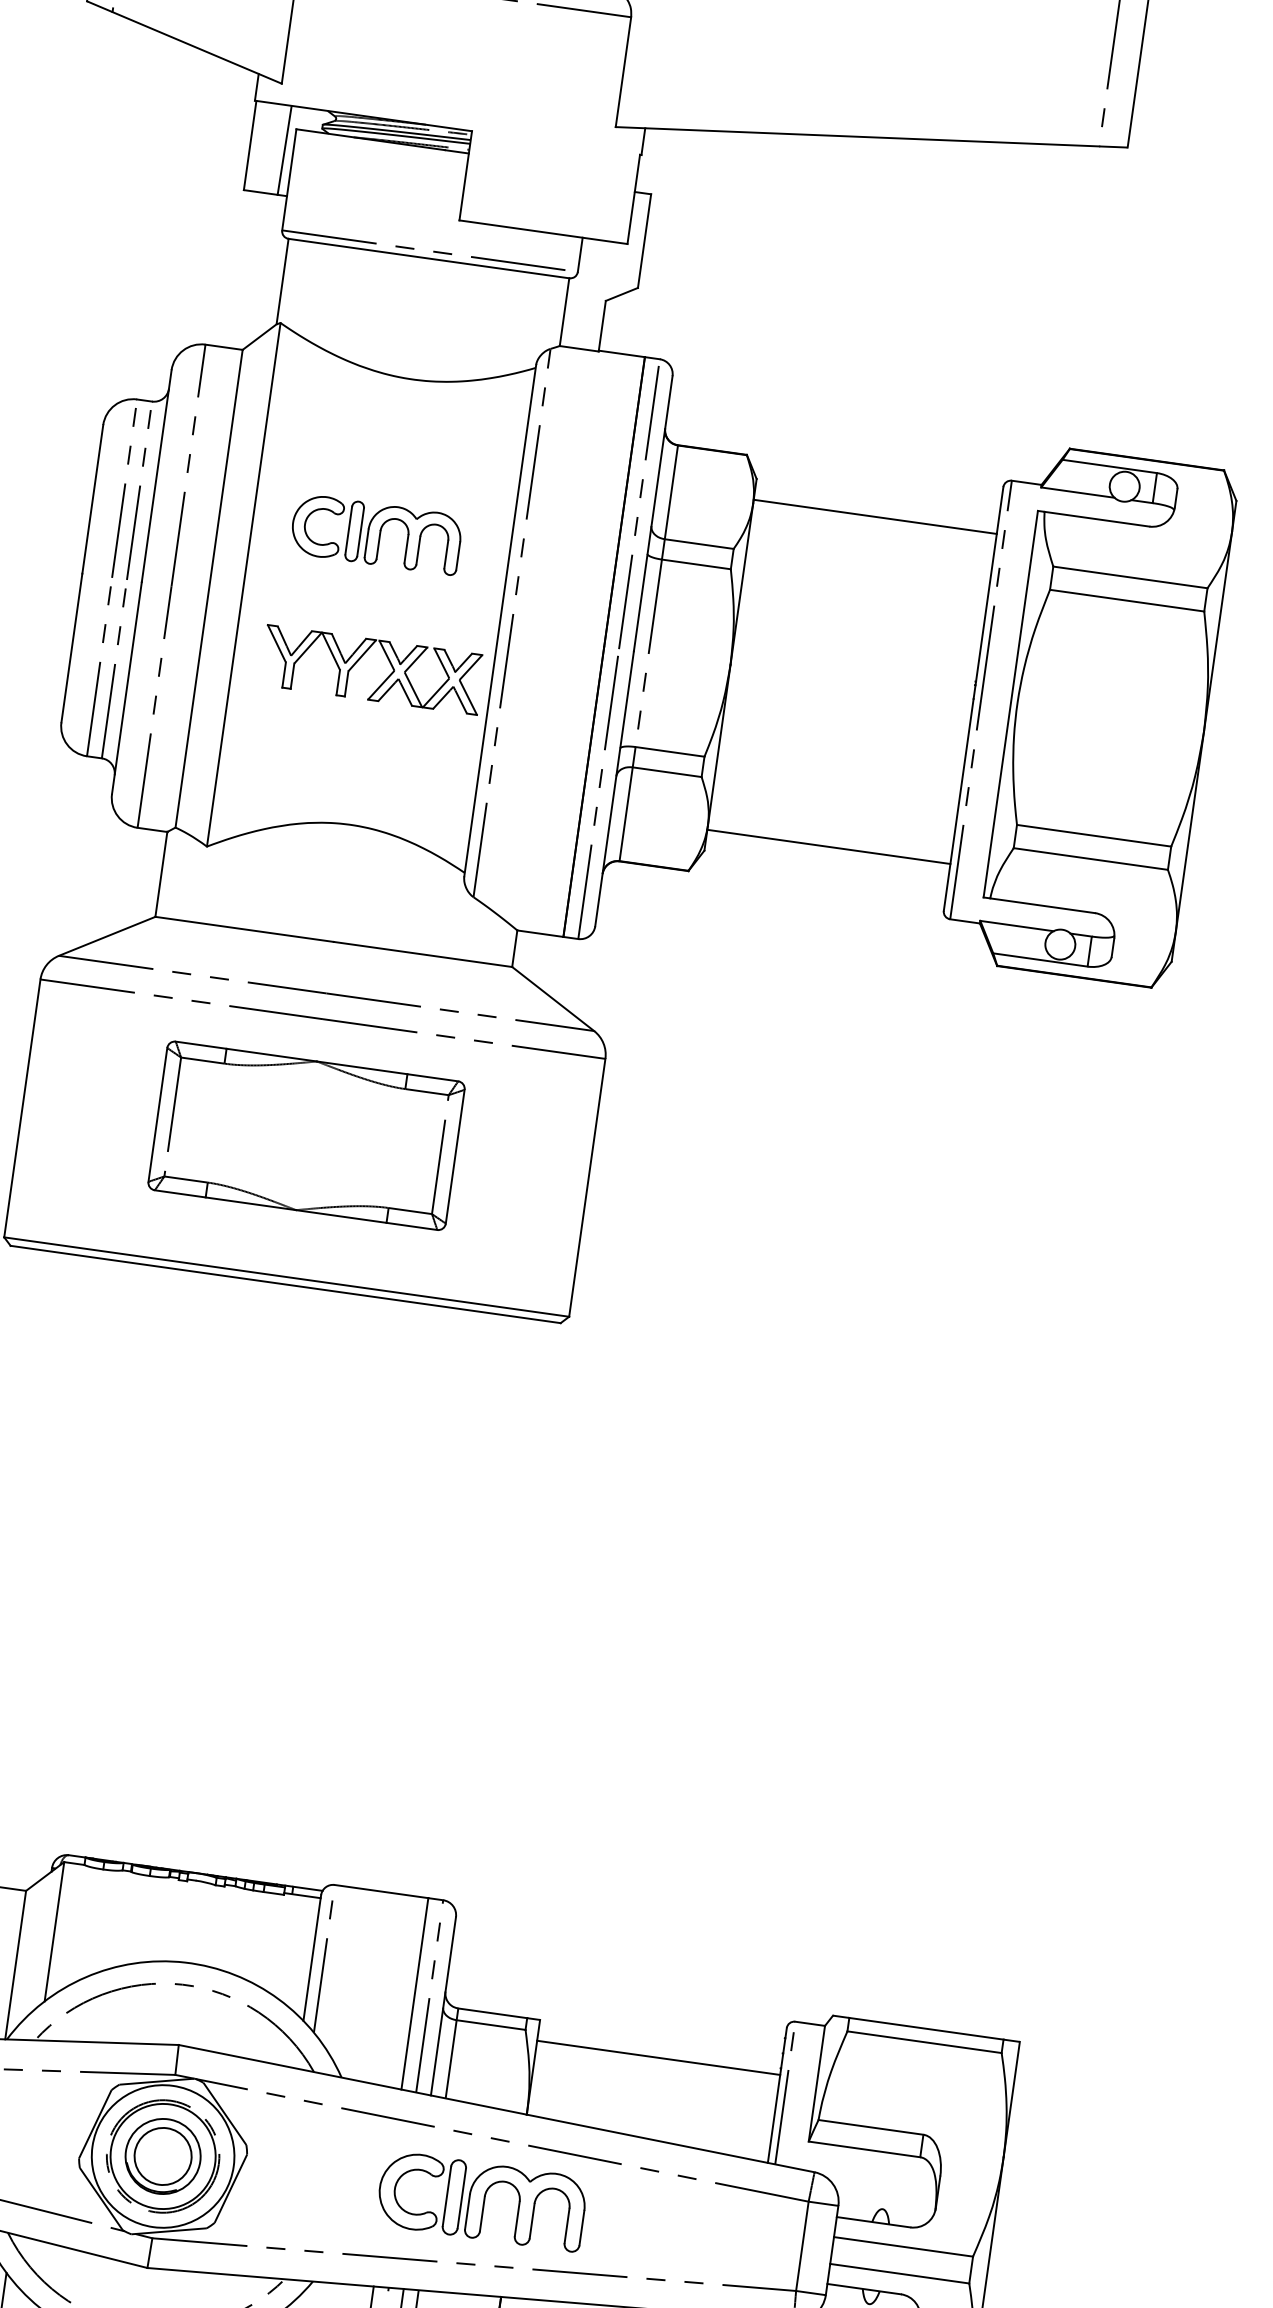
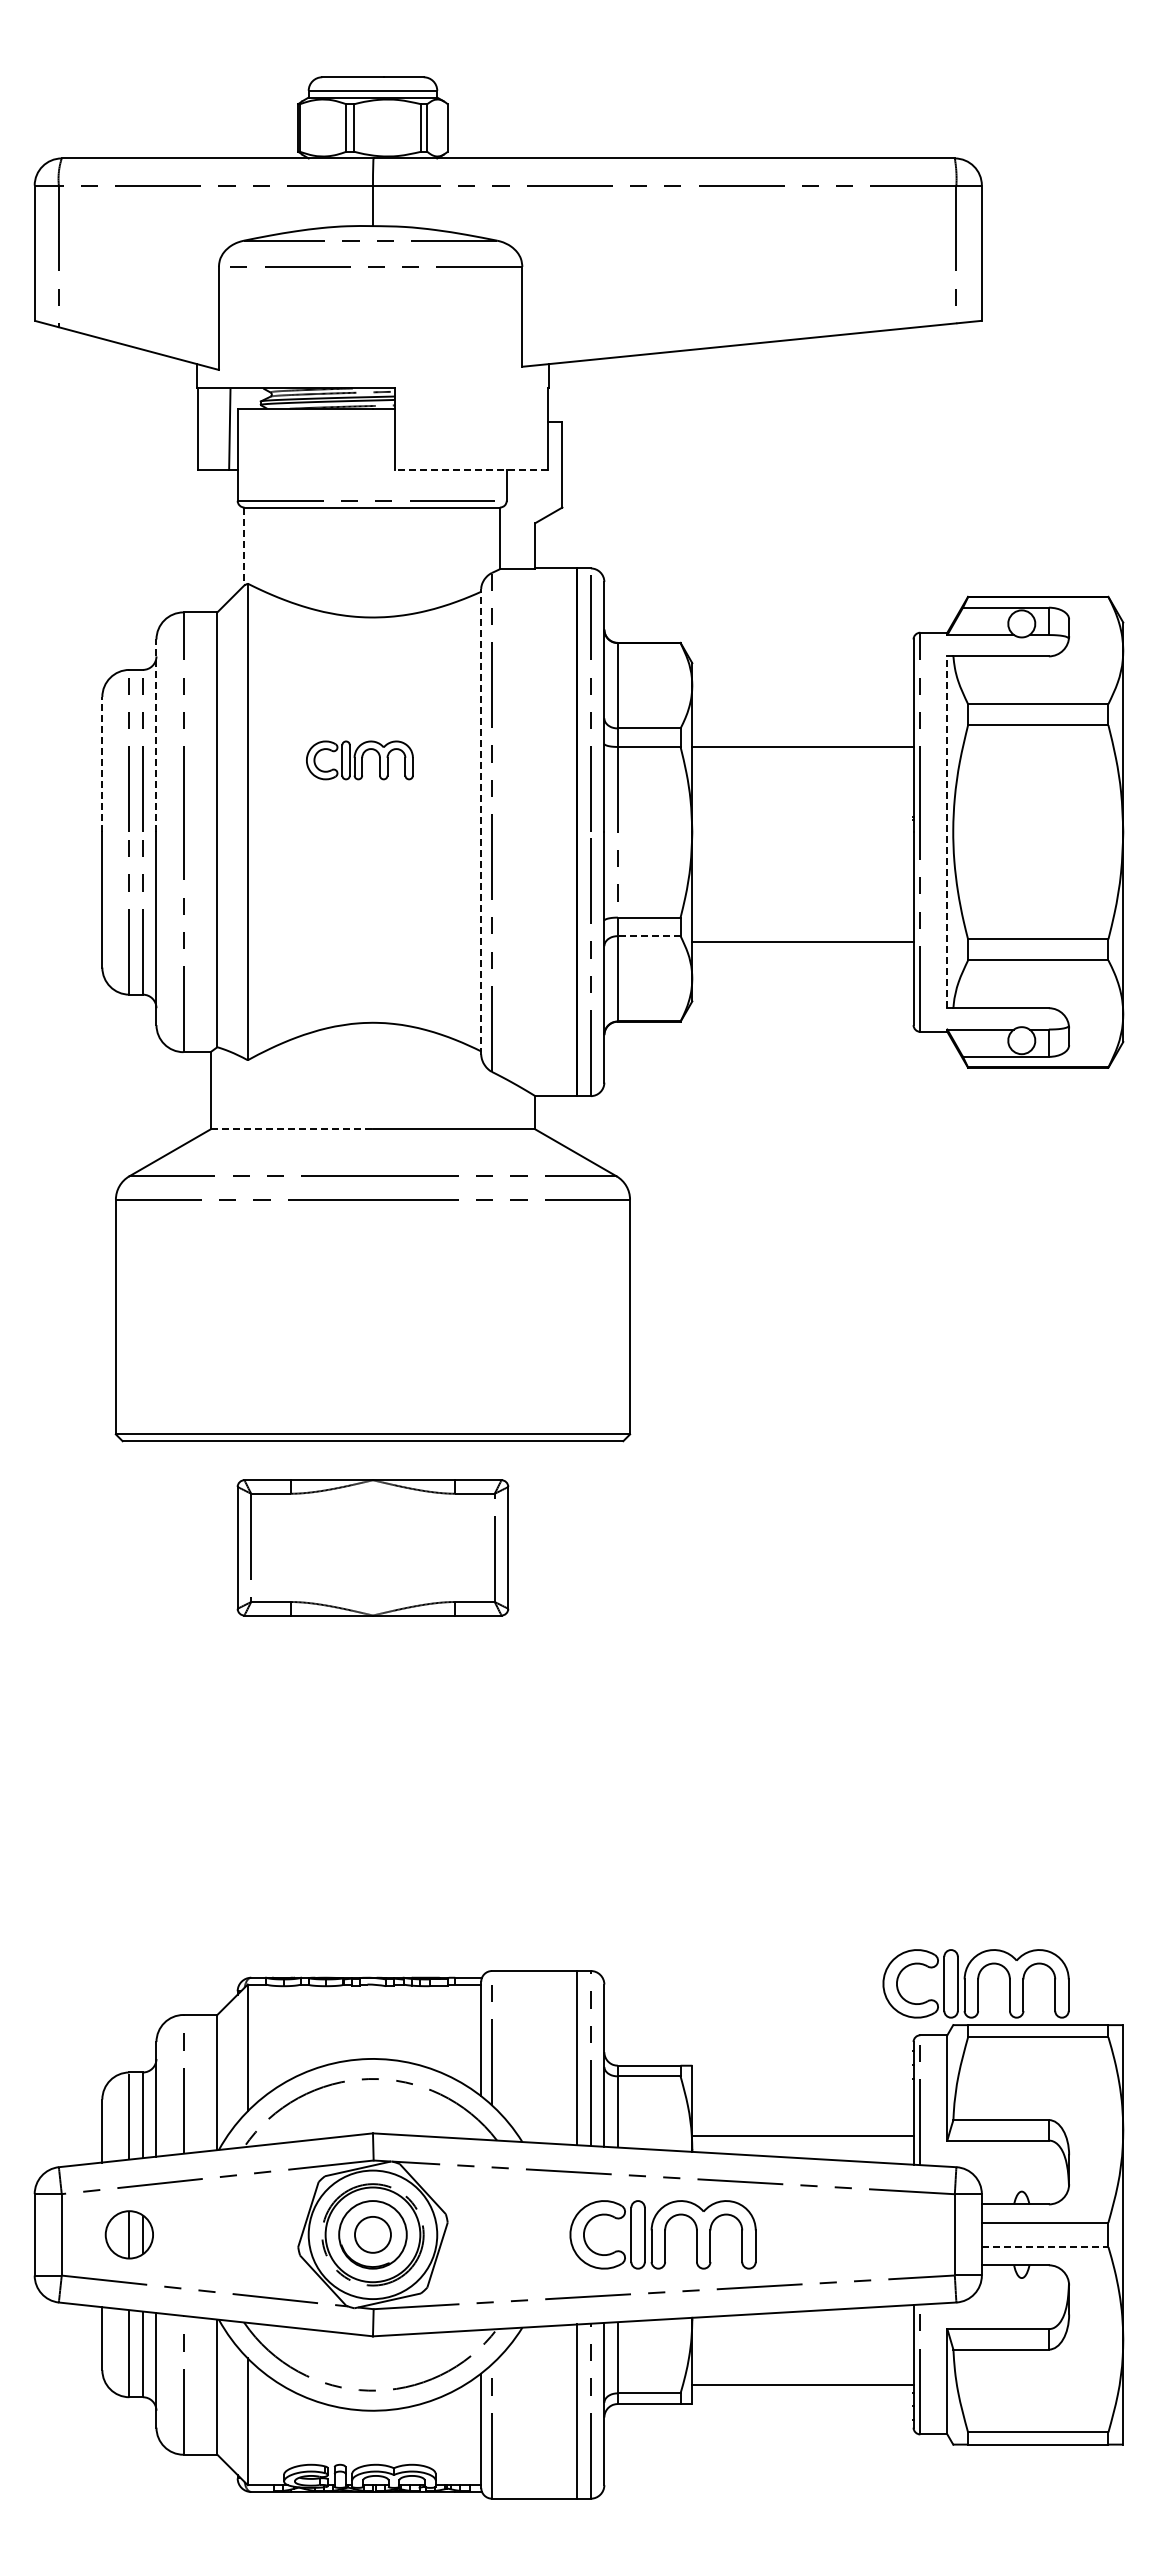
line: (542, 231) -> (470, 469), solid -> dashed
line: (282, 281) -> (244, 546), solid -> dashed
line: (156, 475) -> (156, 735), solid -> dashed
line: (92, 499) -> (102, 764), solid -> dashed
line: (874, 517) -> (802, 747), moved
part: (375, 534) -> (359, 760), size x0.7
line: (500, 620) -> (481, 821), solid -> dashed
part: (359, 661) -> (360, 875), removed
line: (1010, 704) -> (947, 832), solid -> dashed
line: (666, 772) -> (648, 936), solid -> dashed
line: (828, 846) -> (802, 942), moved
line: (245, 929) -> (292, 1129), solid -> dashed
part: (306, 1135) -> (372, 1547), moved
part: (863, 1973) -> (975, 1983), added
line: (658, 2057) -> (802, 2135), moved
circle: (162, 2156) -> (372, 2234), size x0.7
line: (900, 2274) -> (1045, 2247), solid -> dashed

